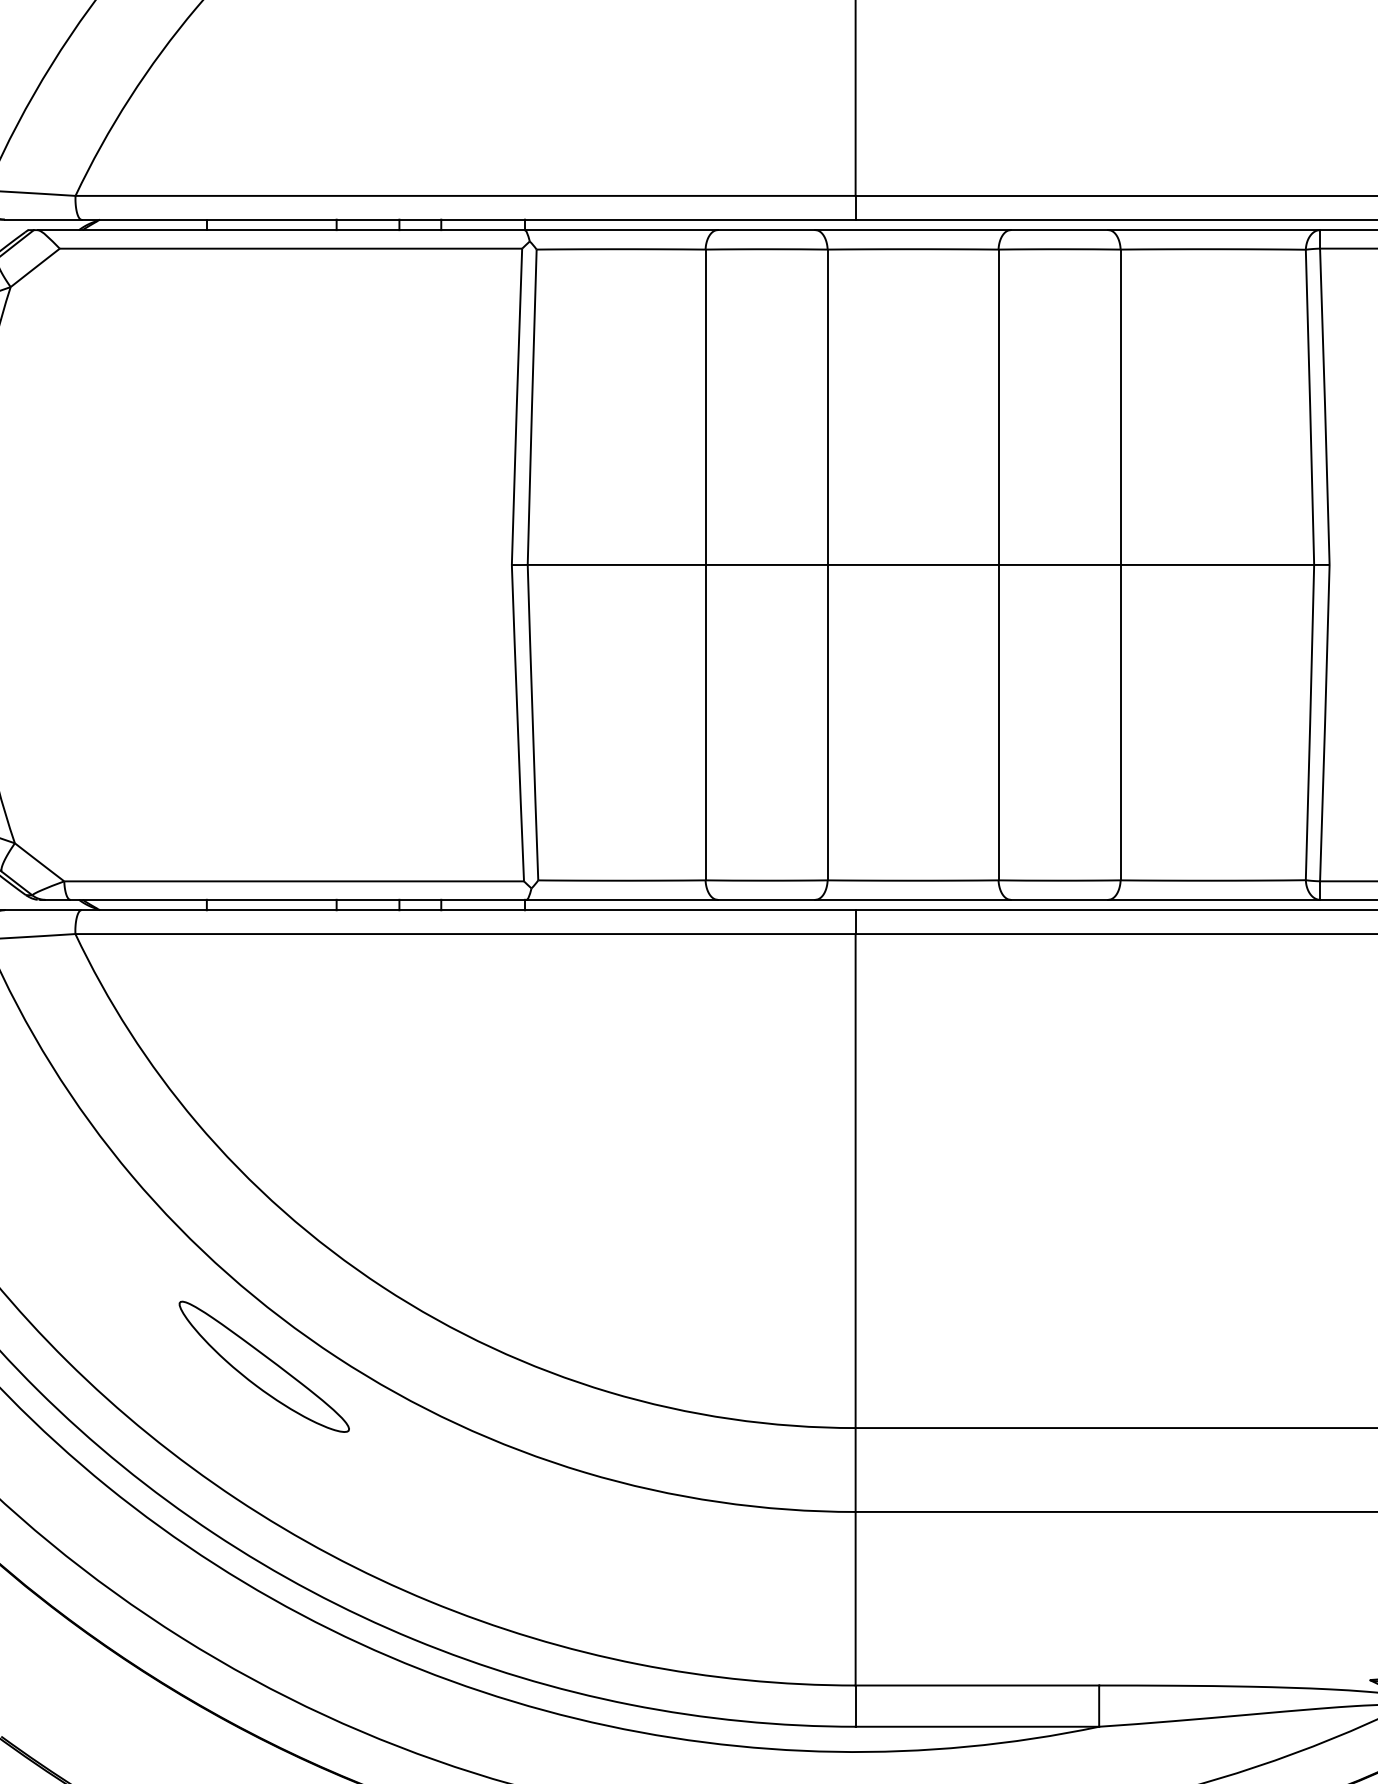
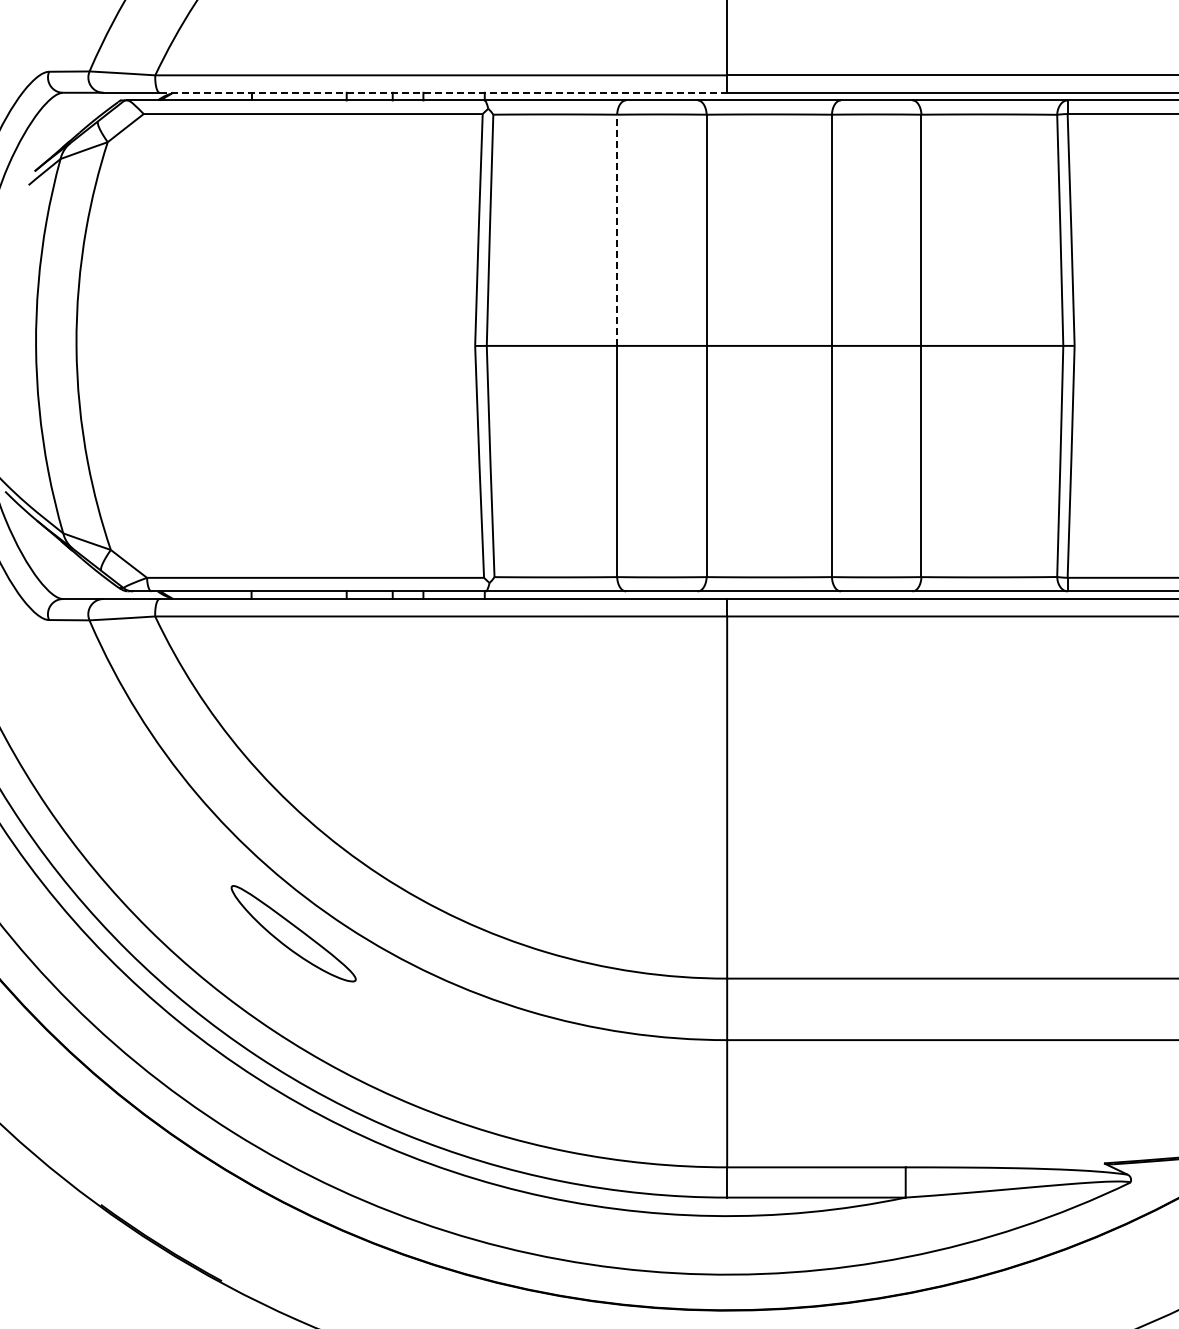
line: (468, 219) -> (443, 92), solid -> dashed
line: (706, 407) -> (617, 230), solid -> dashed

